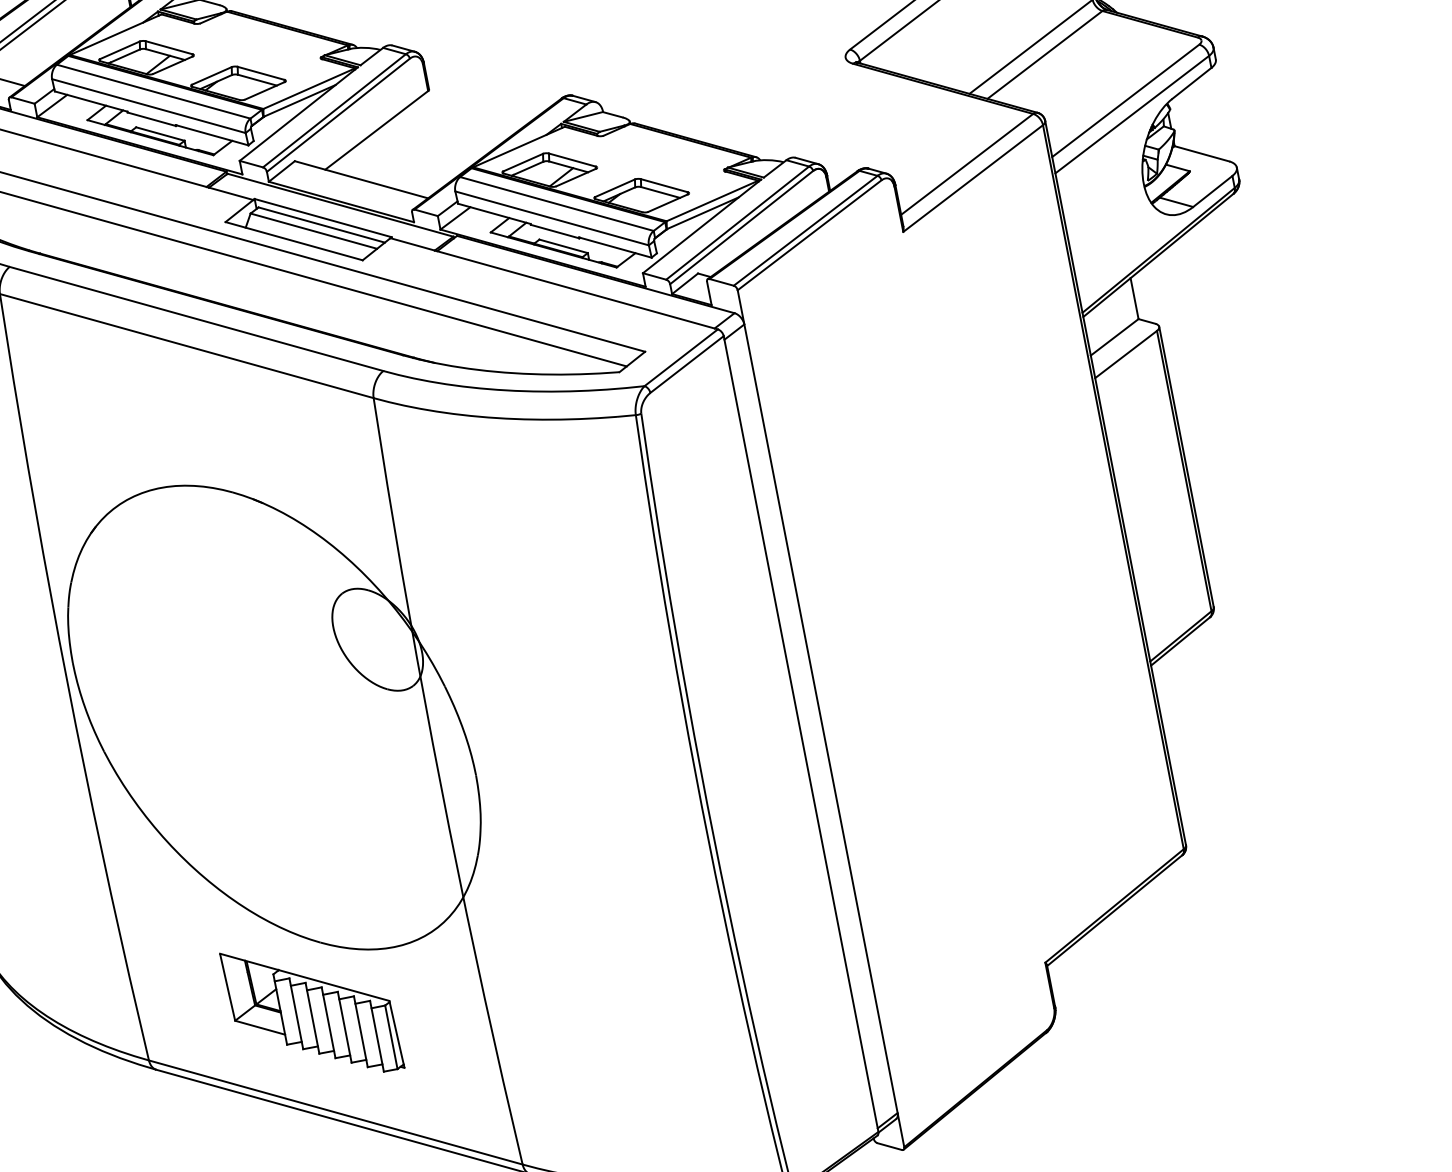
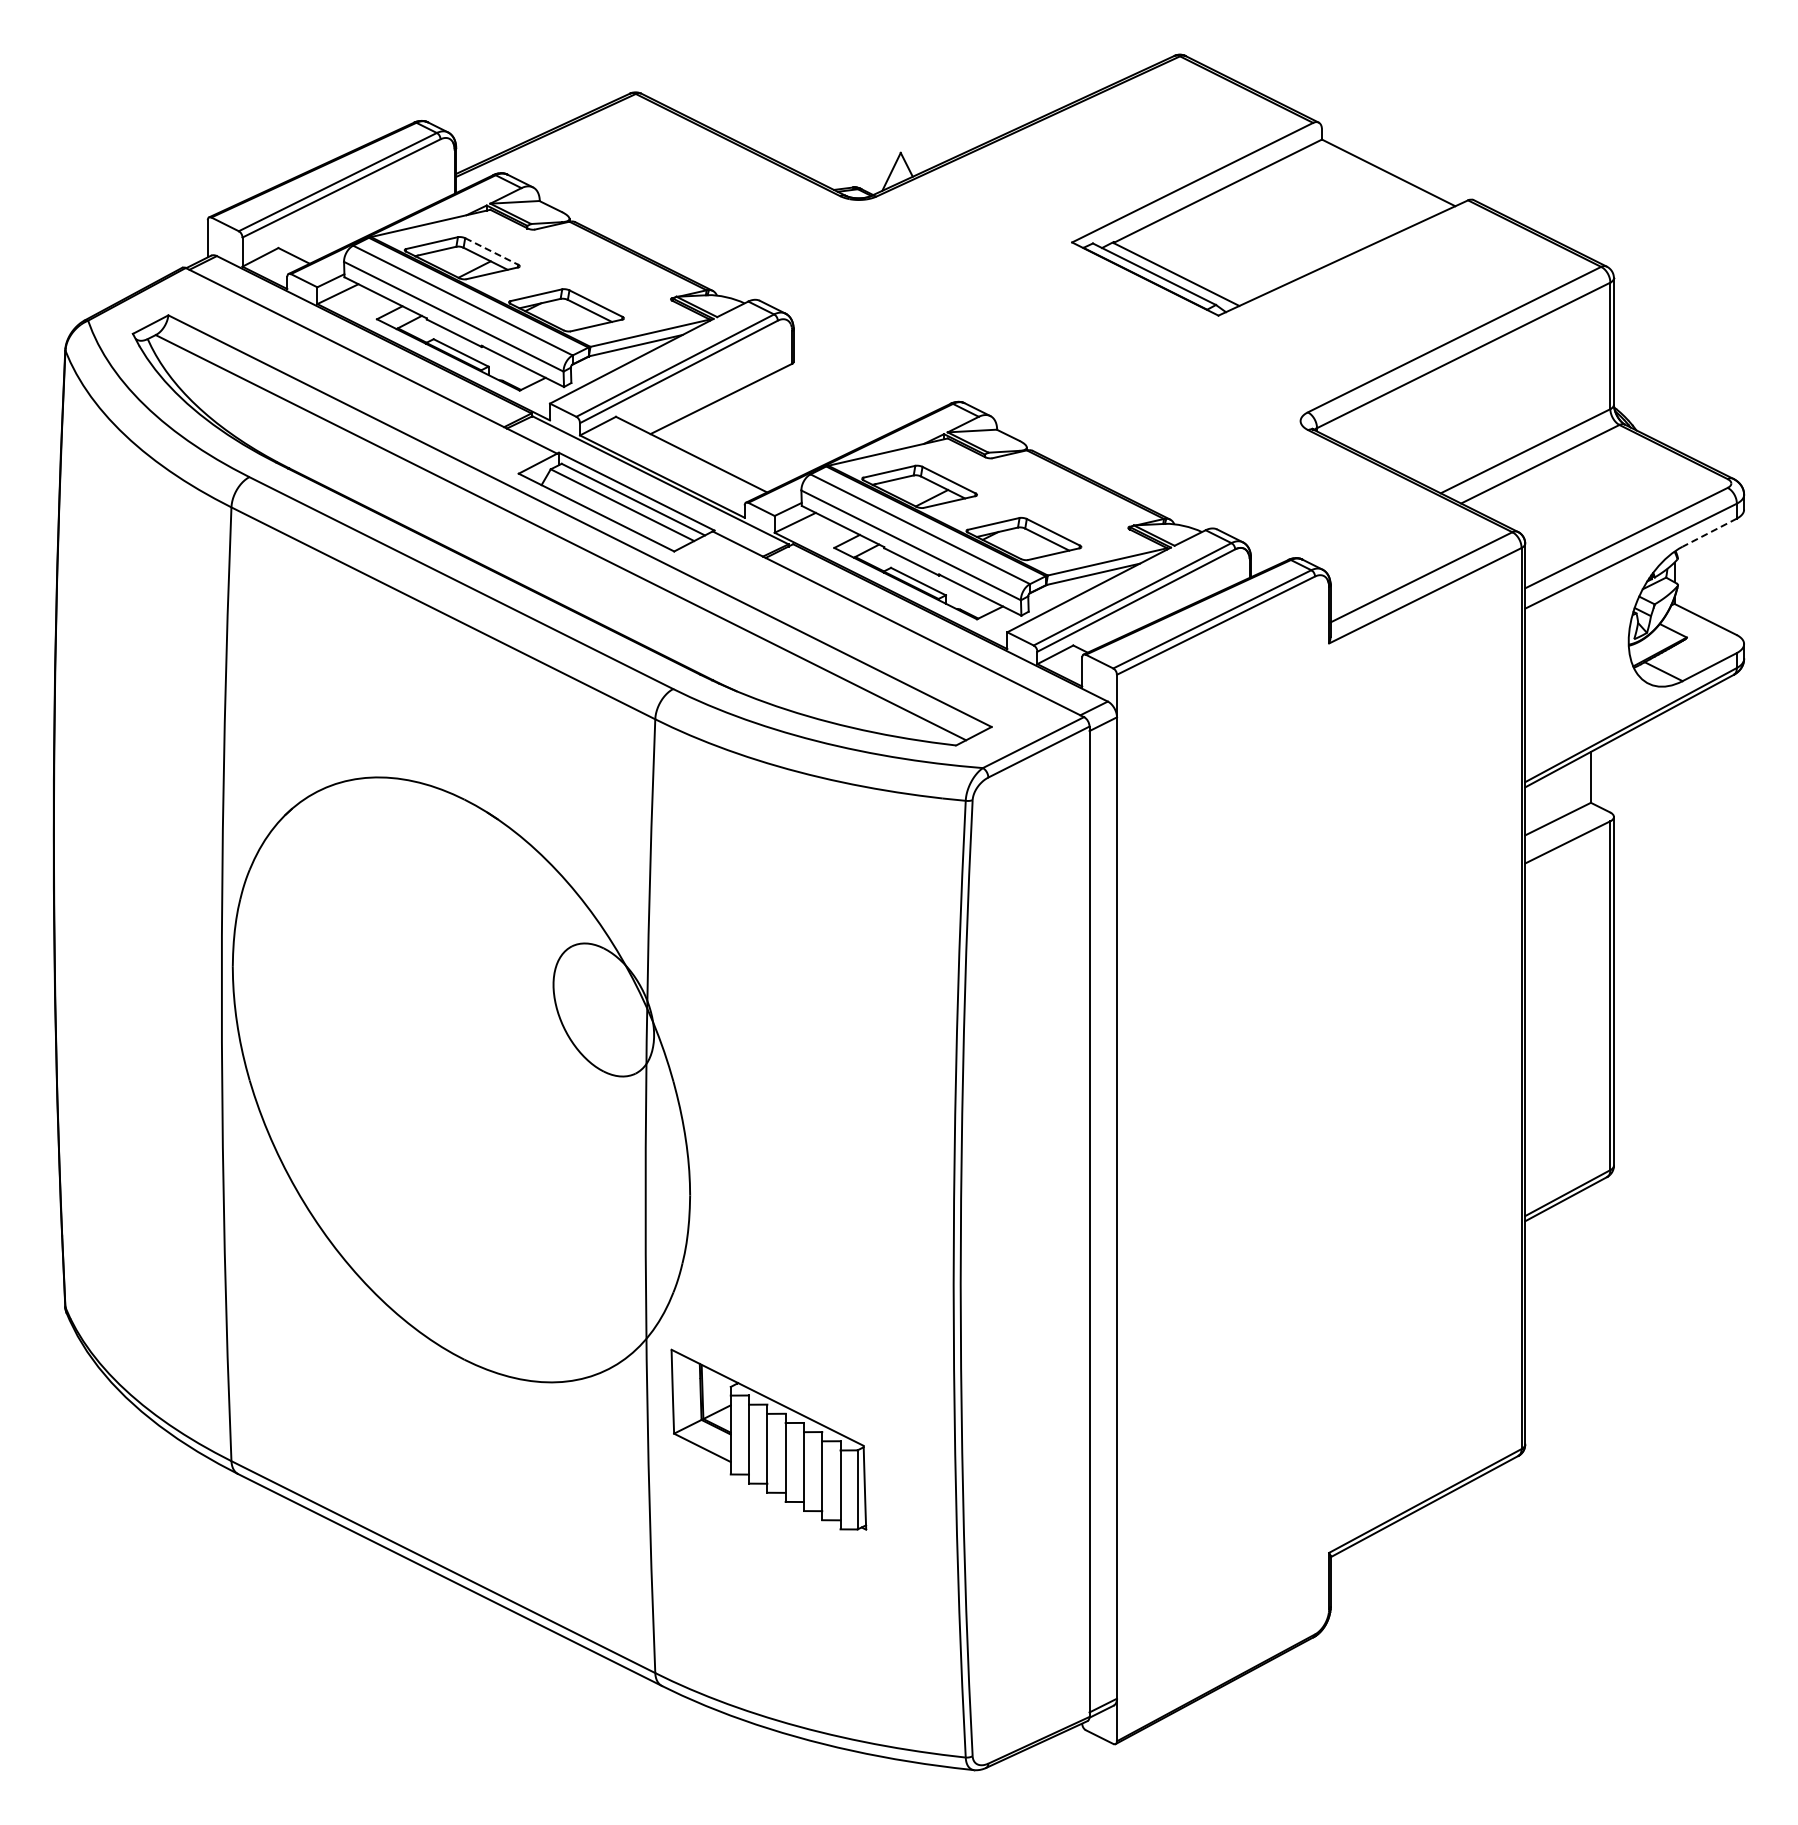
line: (168, 47) -> (491, 251), solid -> dashed
line: (1191, 83) -> (1709, 532), solid -> dashed
part: (311, 1010) -> (768, 1439), moved

